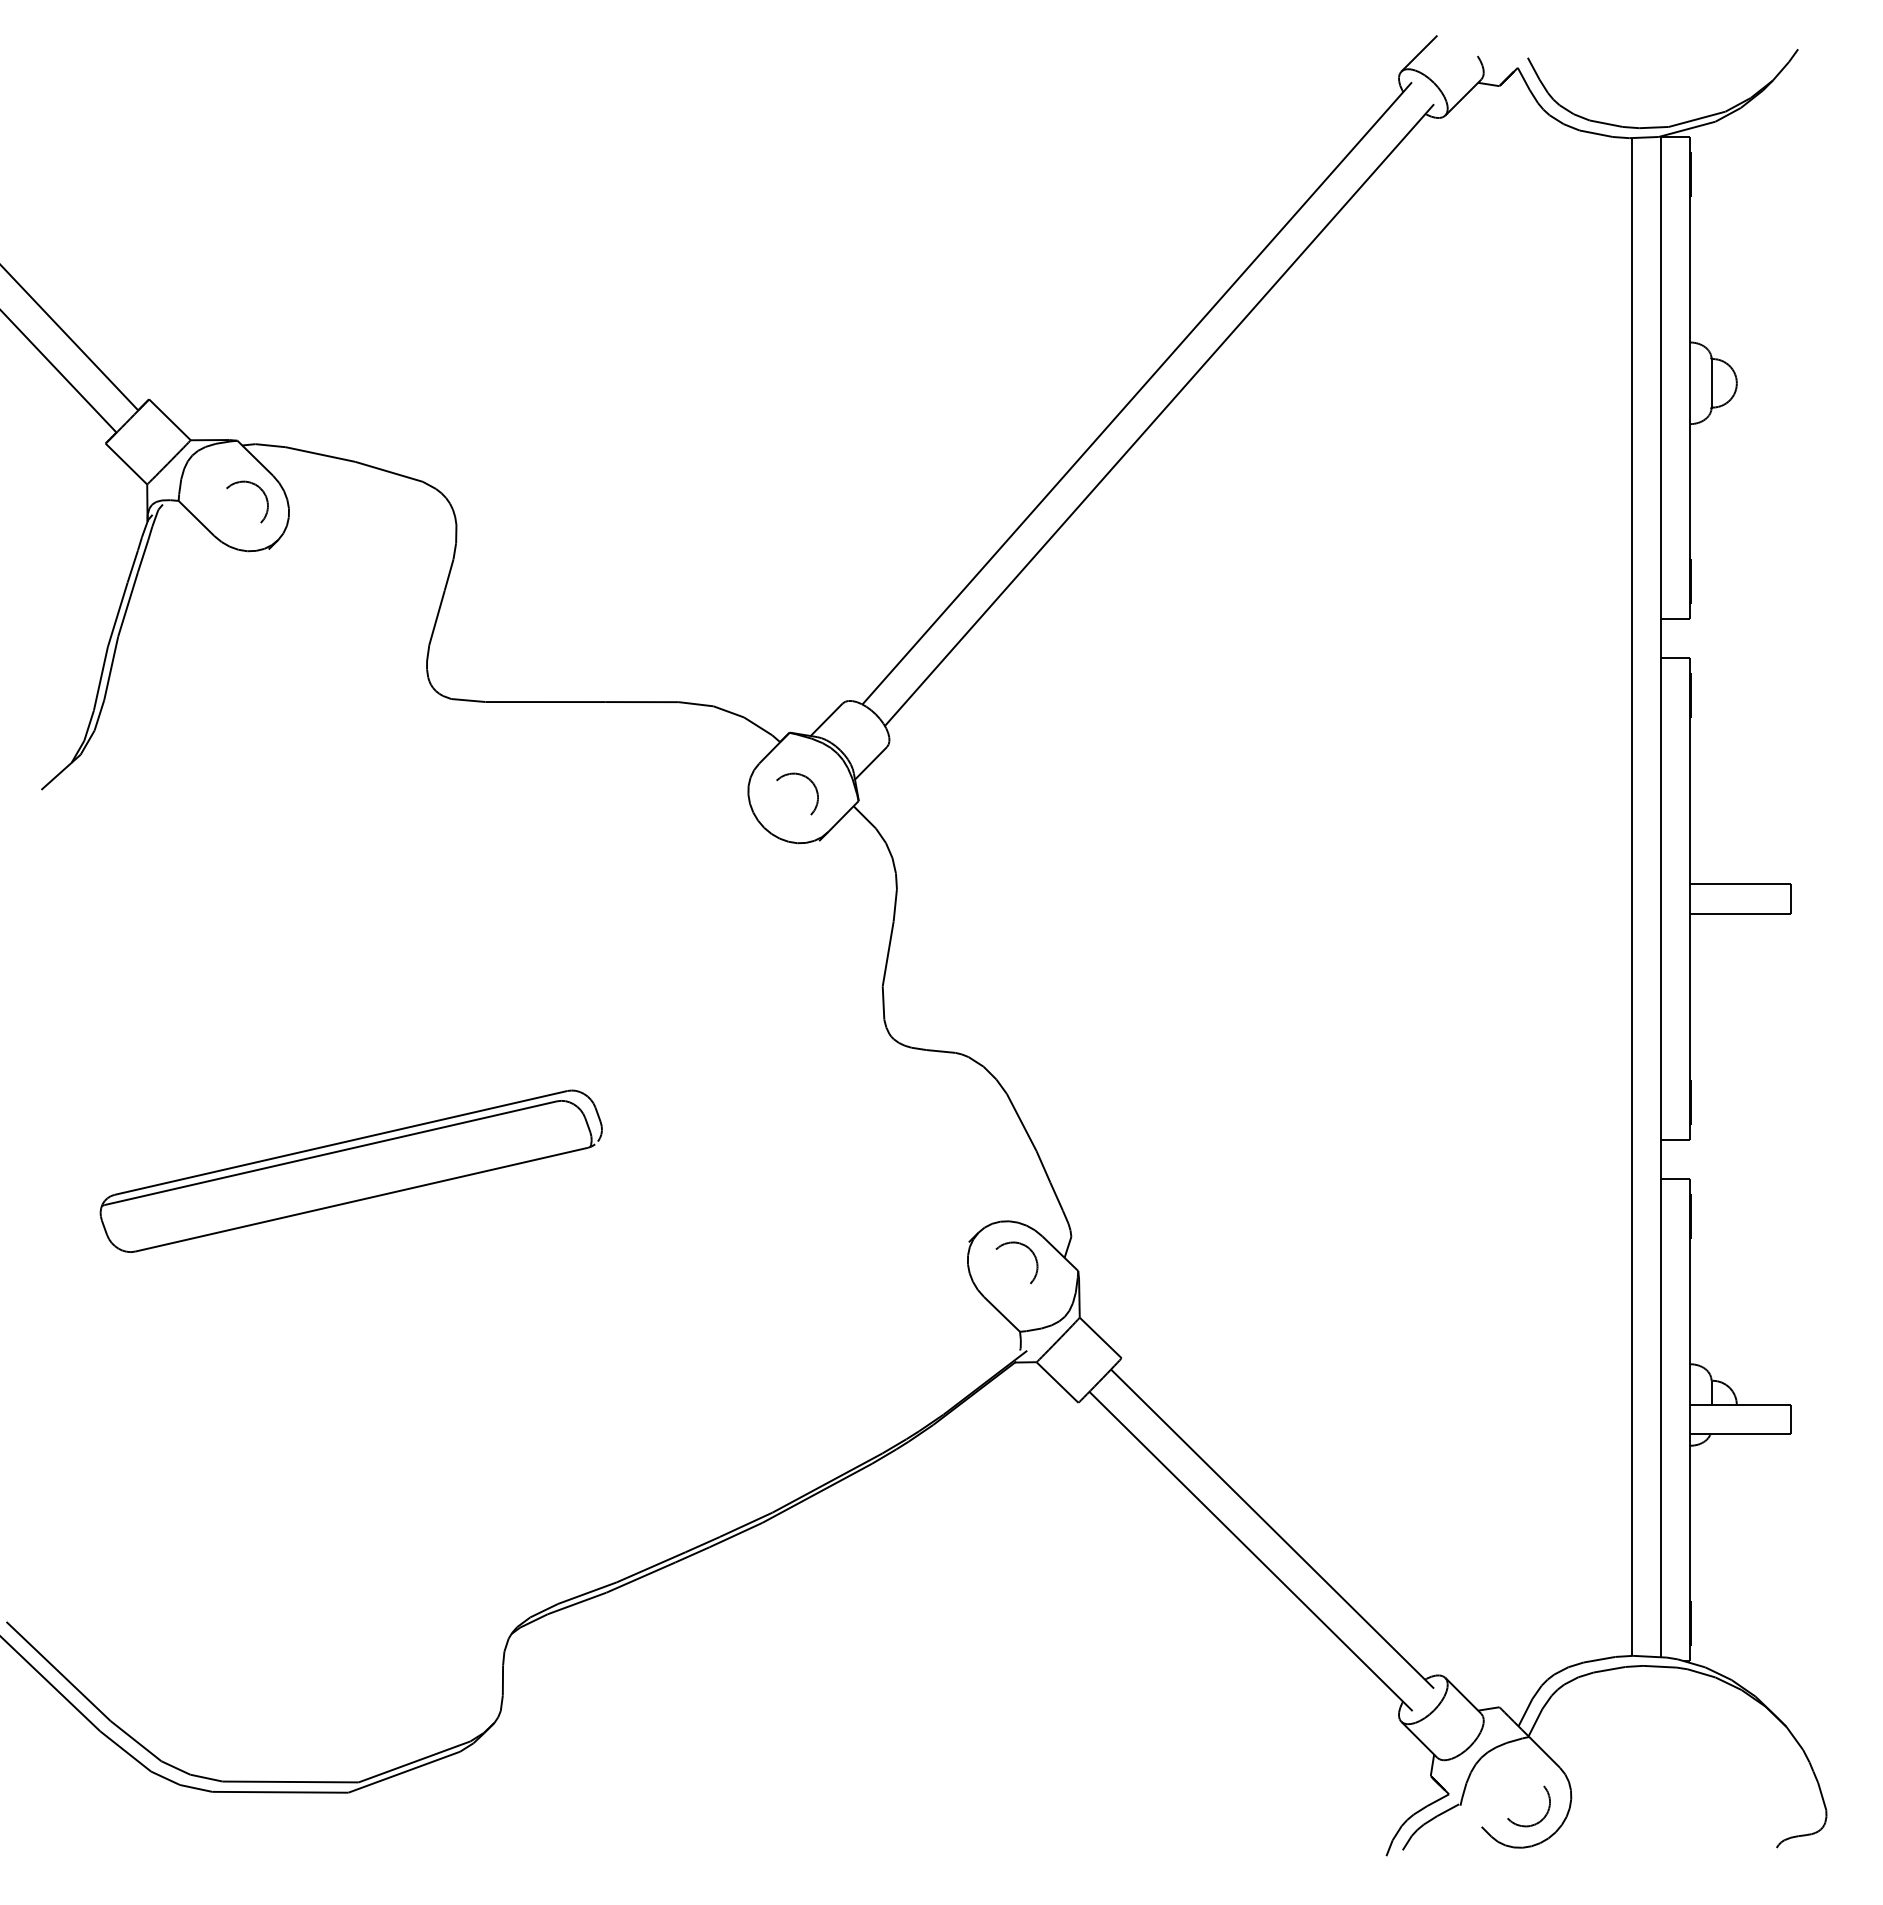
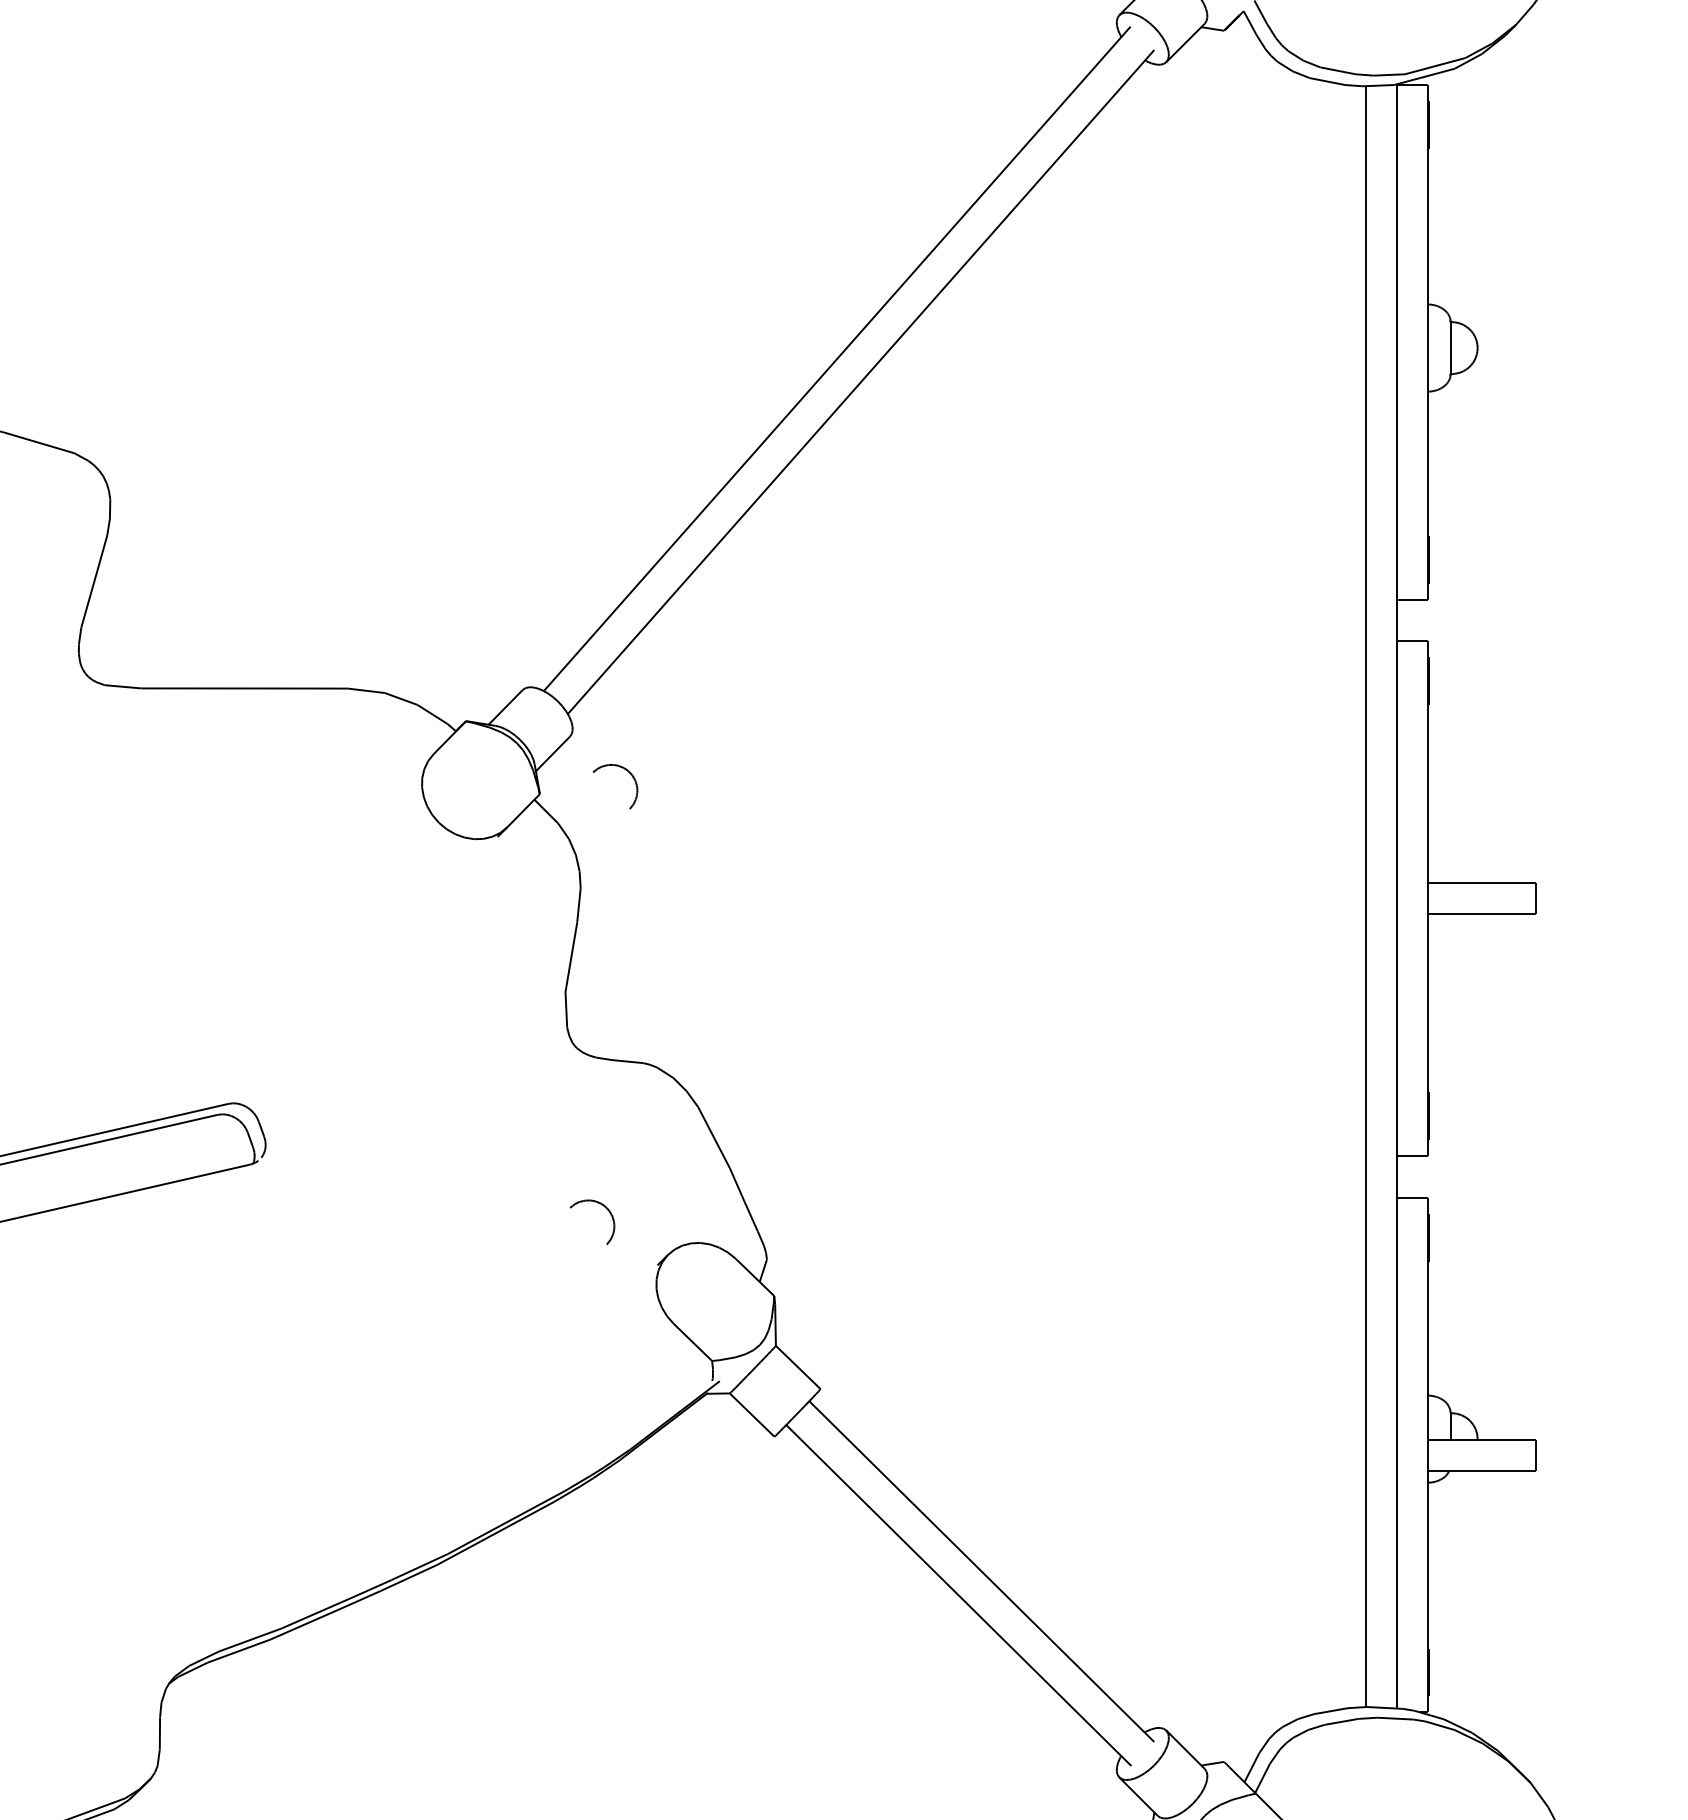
part: (807, 779) -> (626, 771), moved
part: (1028, 1249) -> (604, 1207), moved

